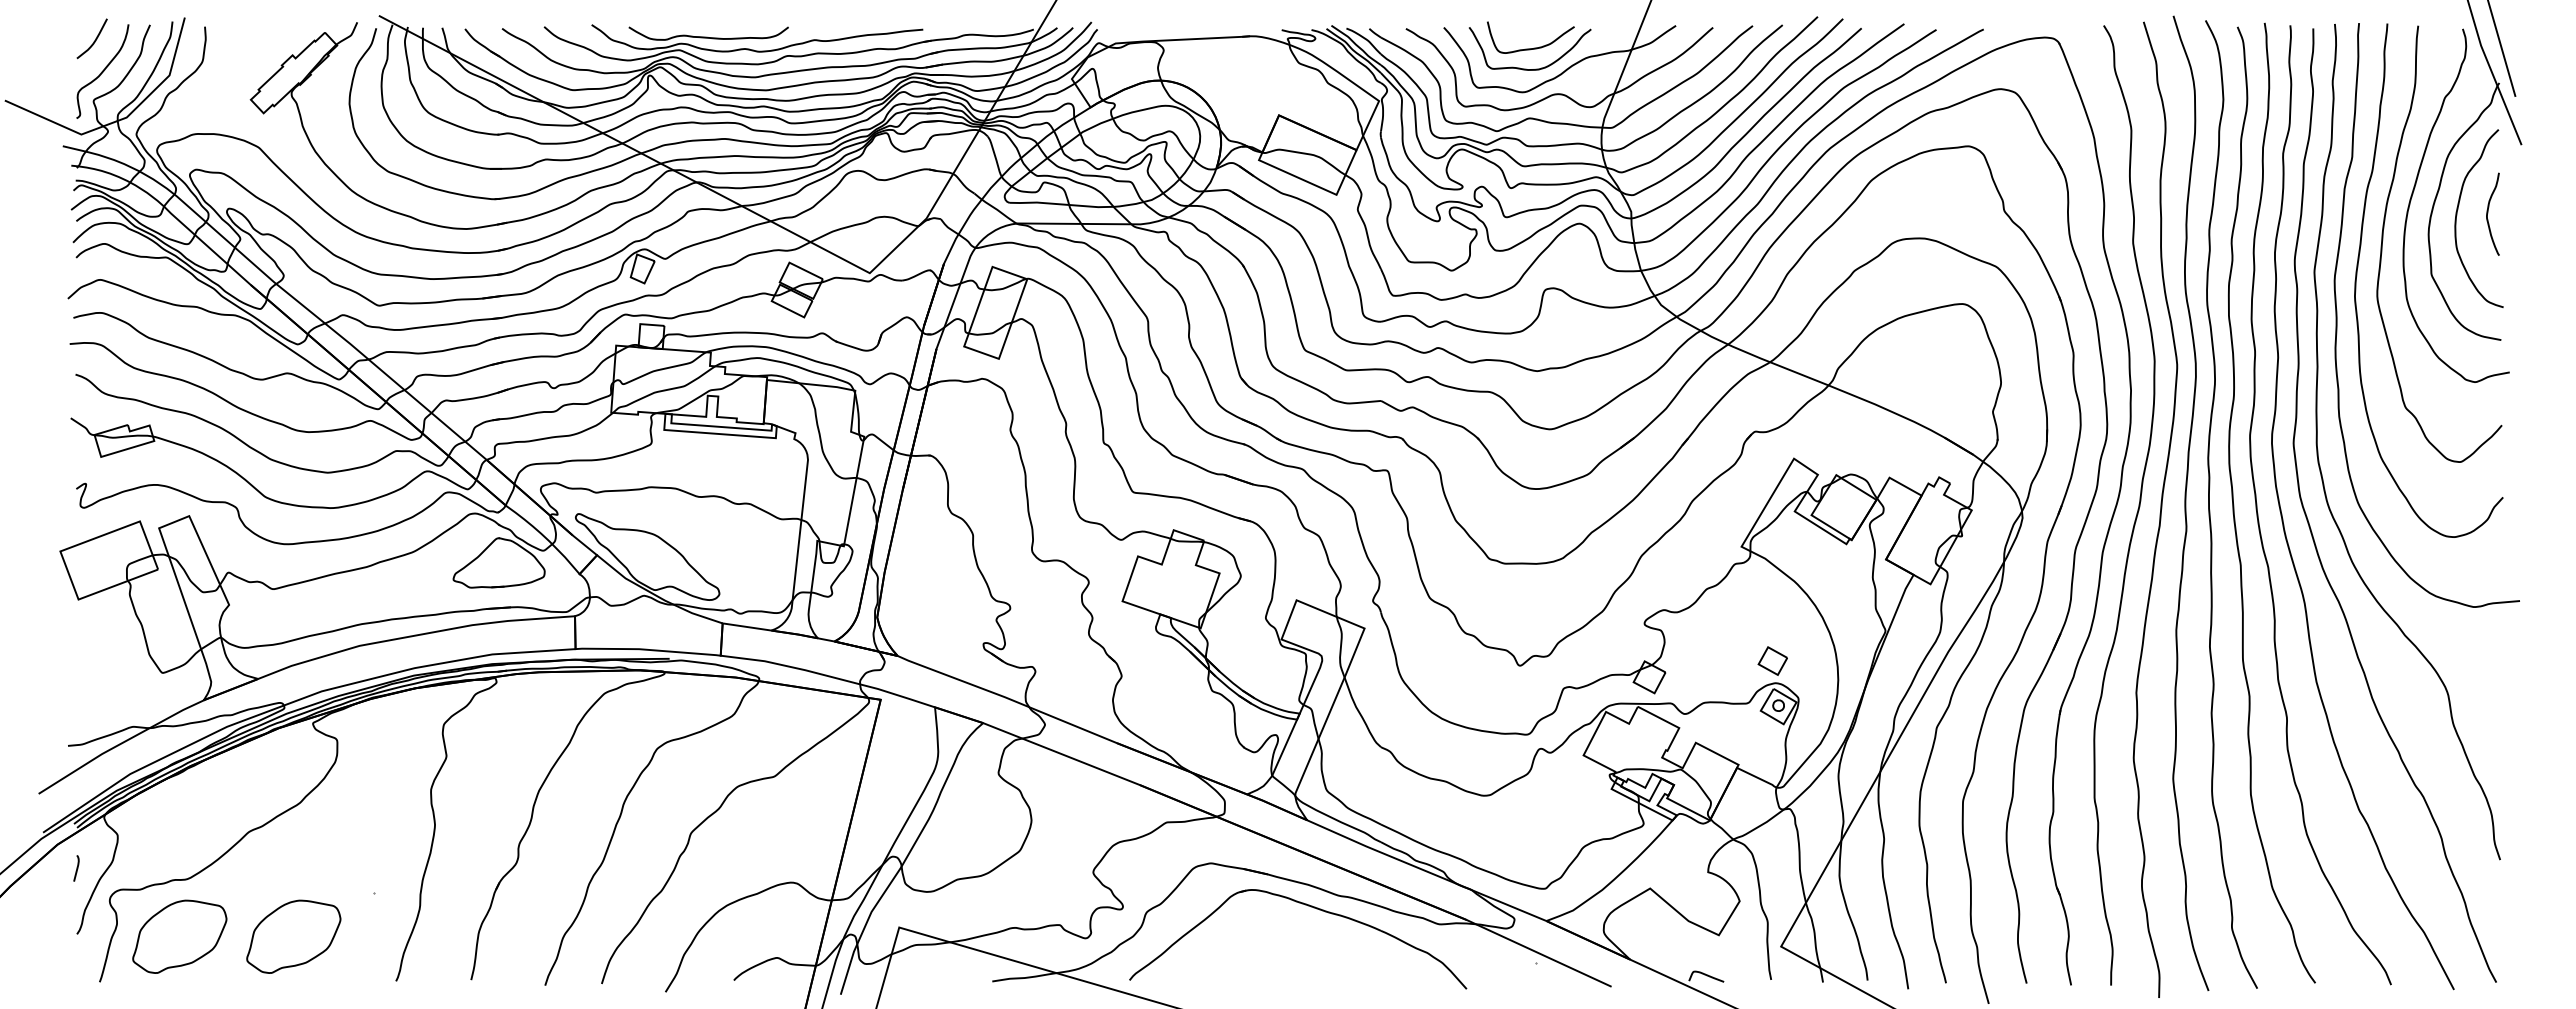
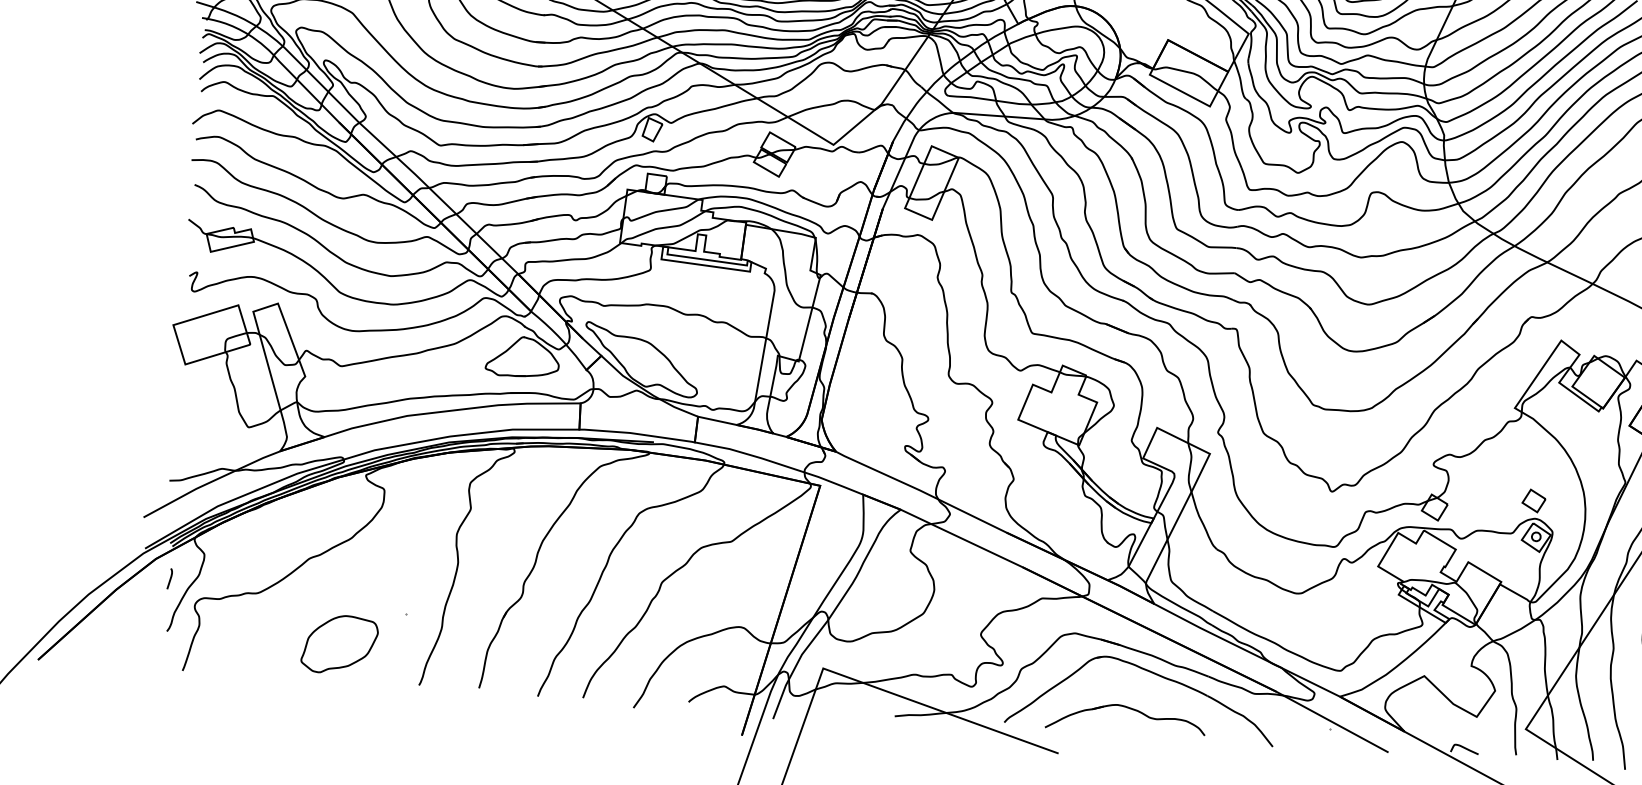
part: (179, 936) -> (248, 638), removed
part: (1284, 953) -> (1129, 709), added

